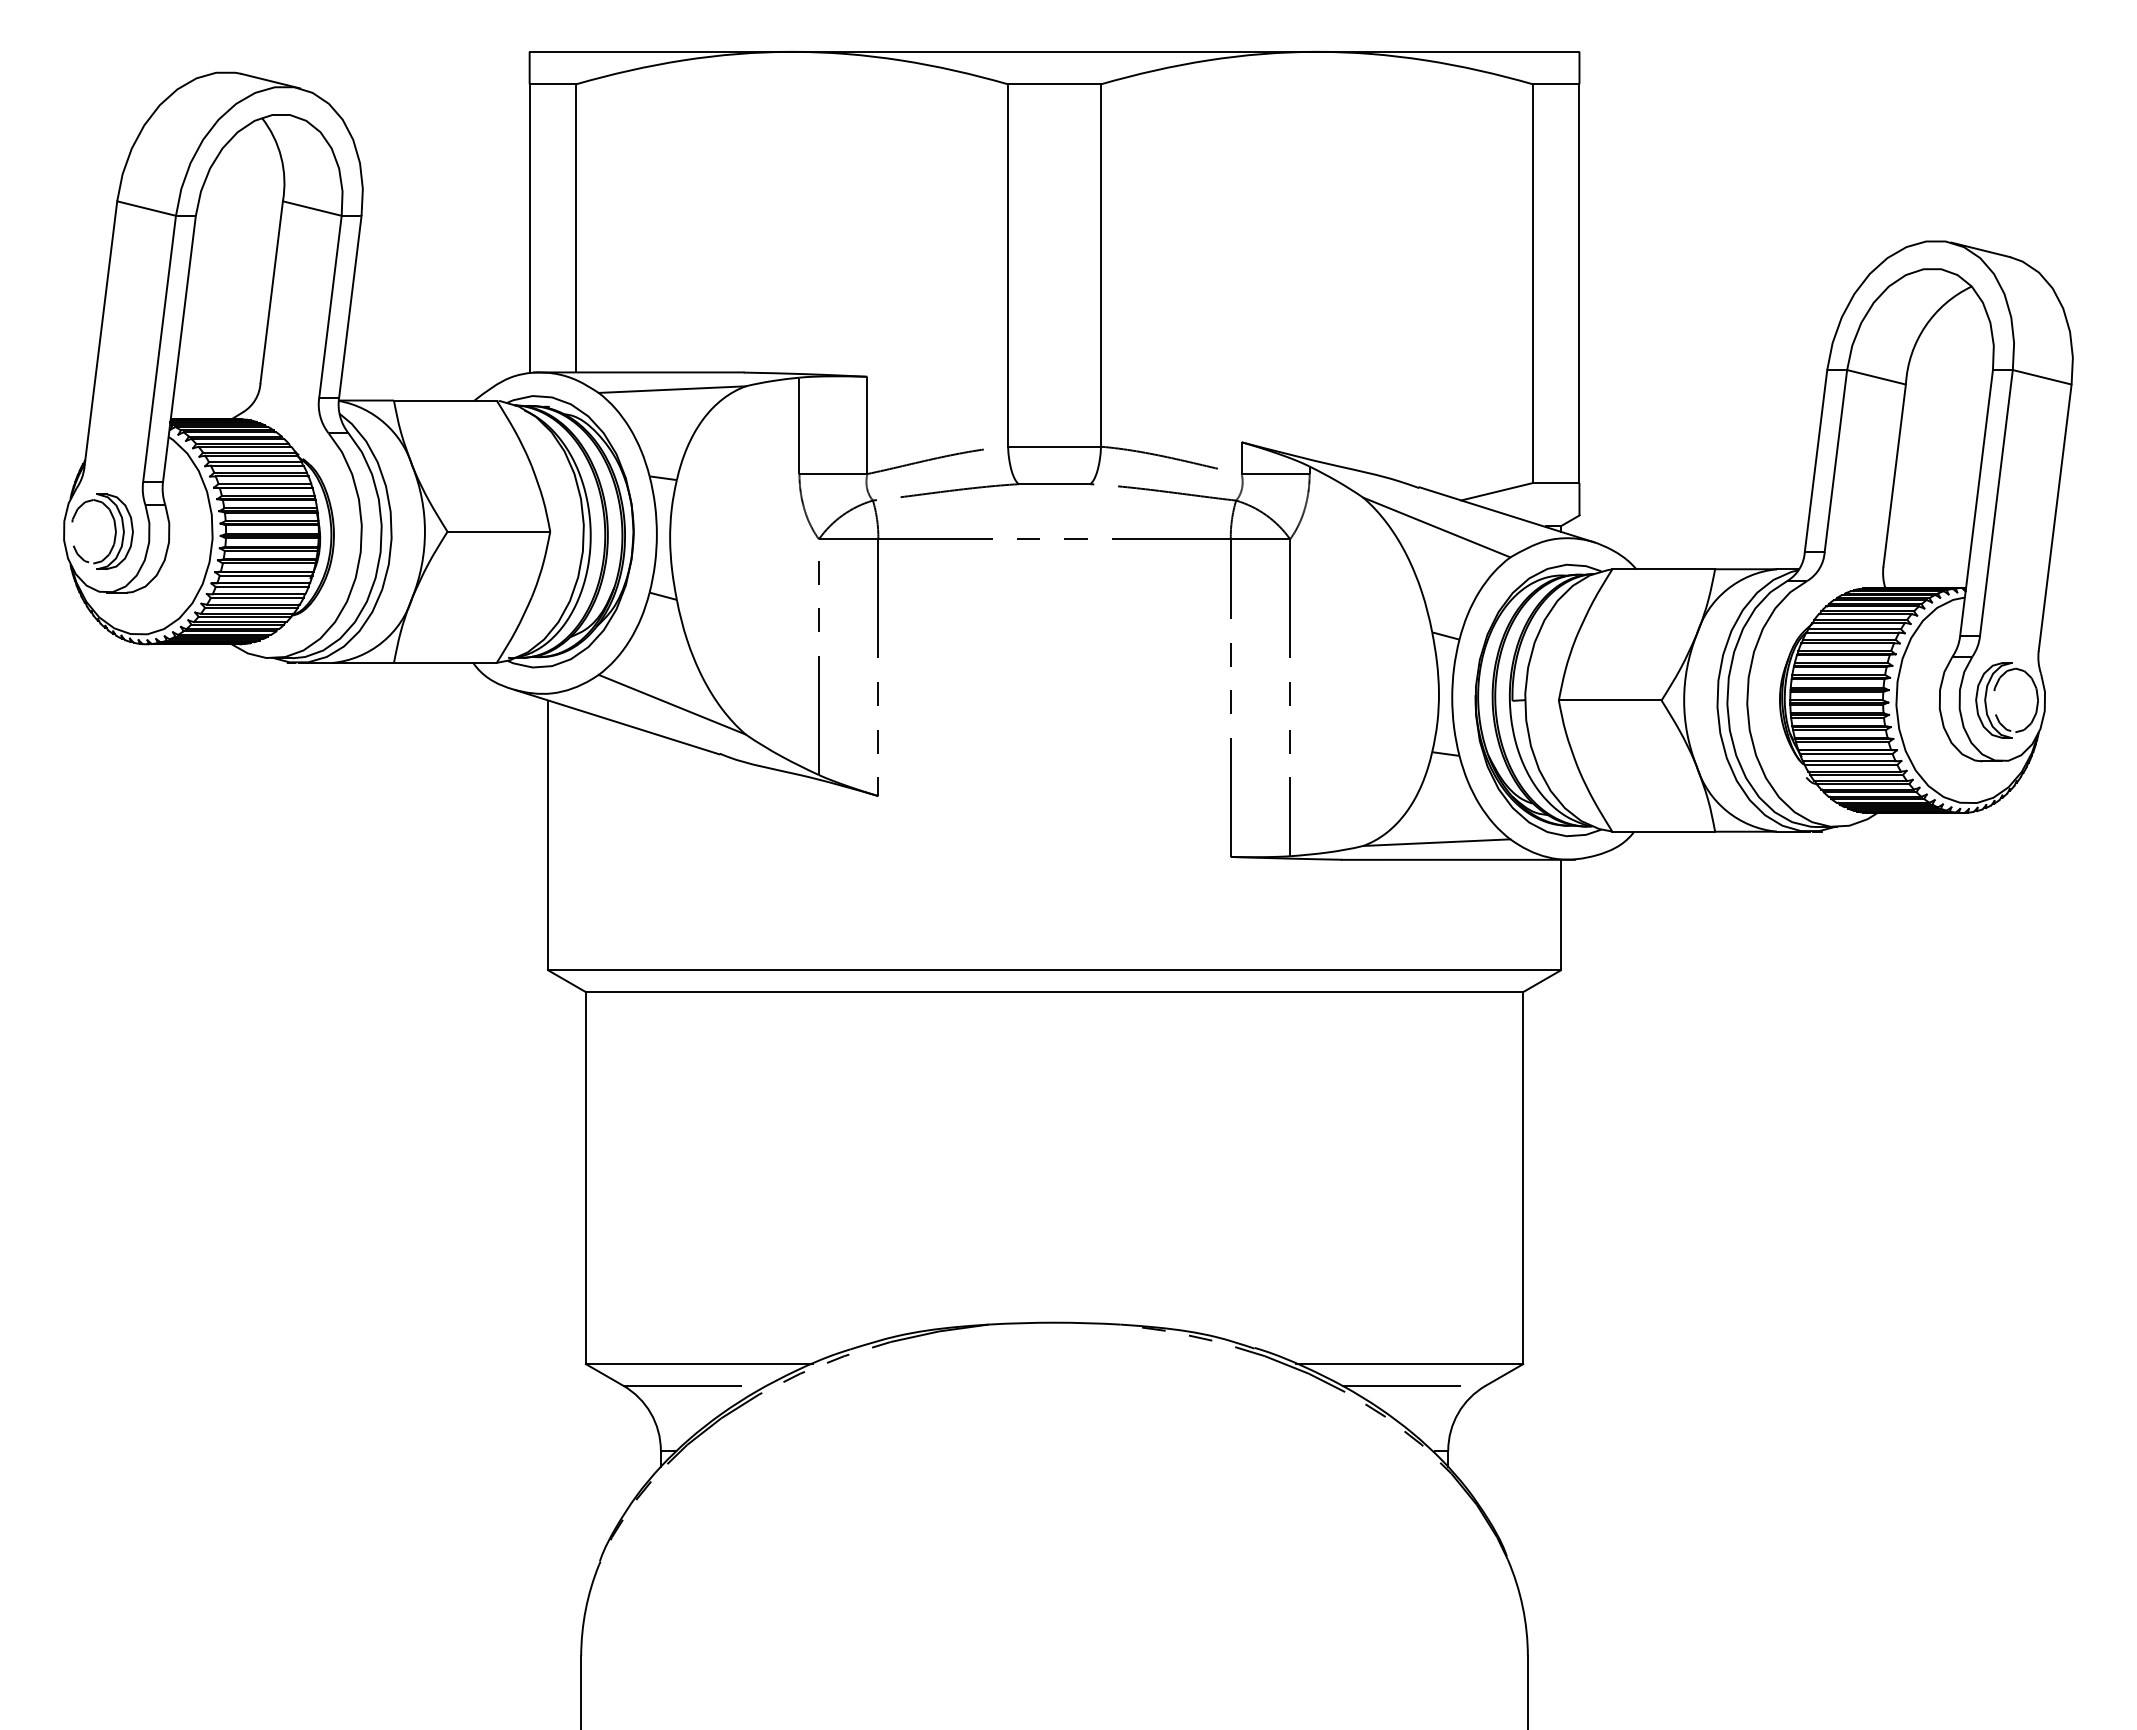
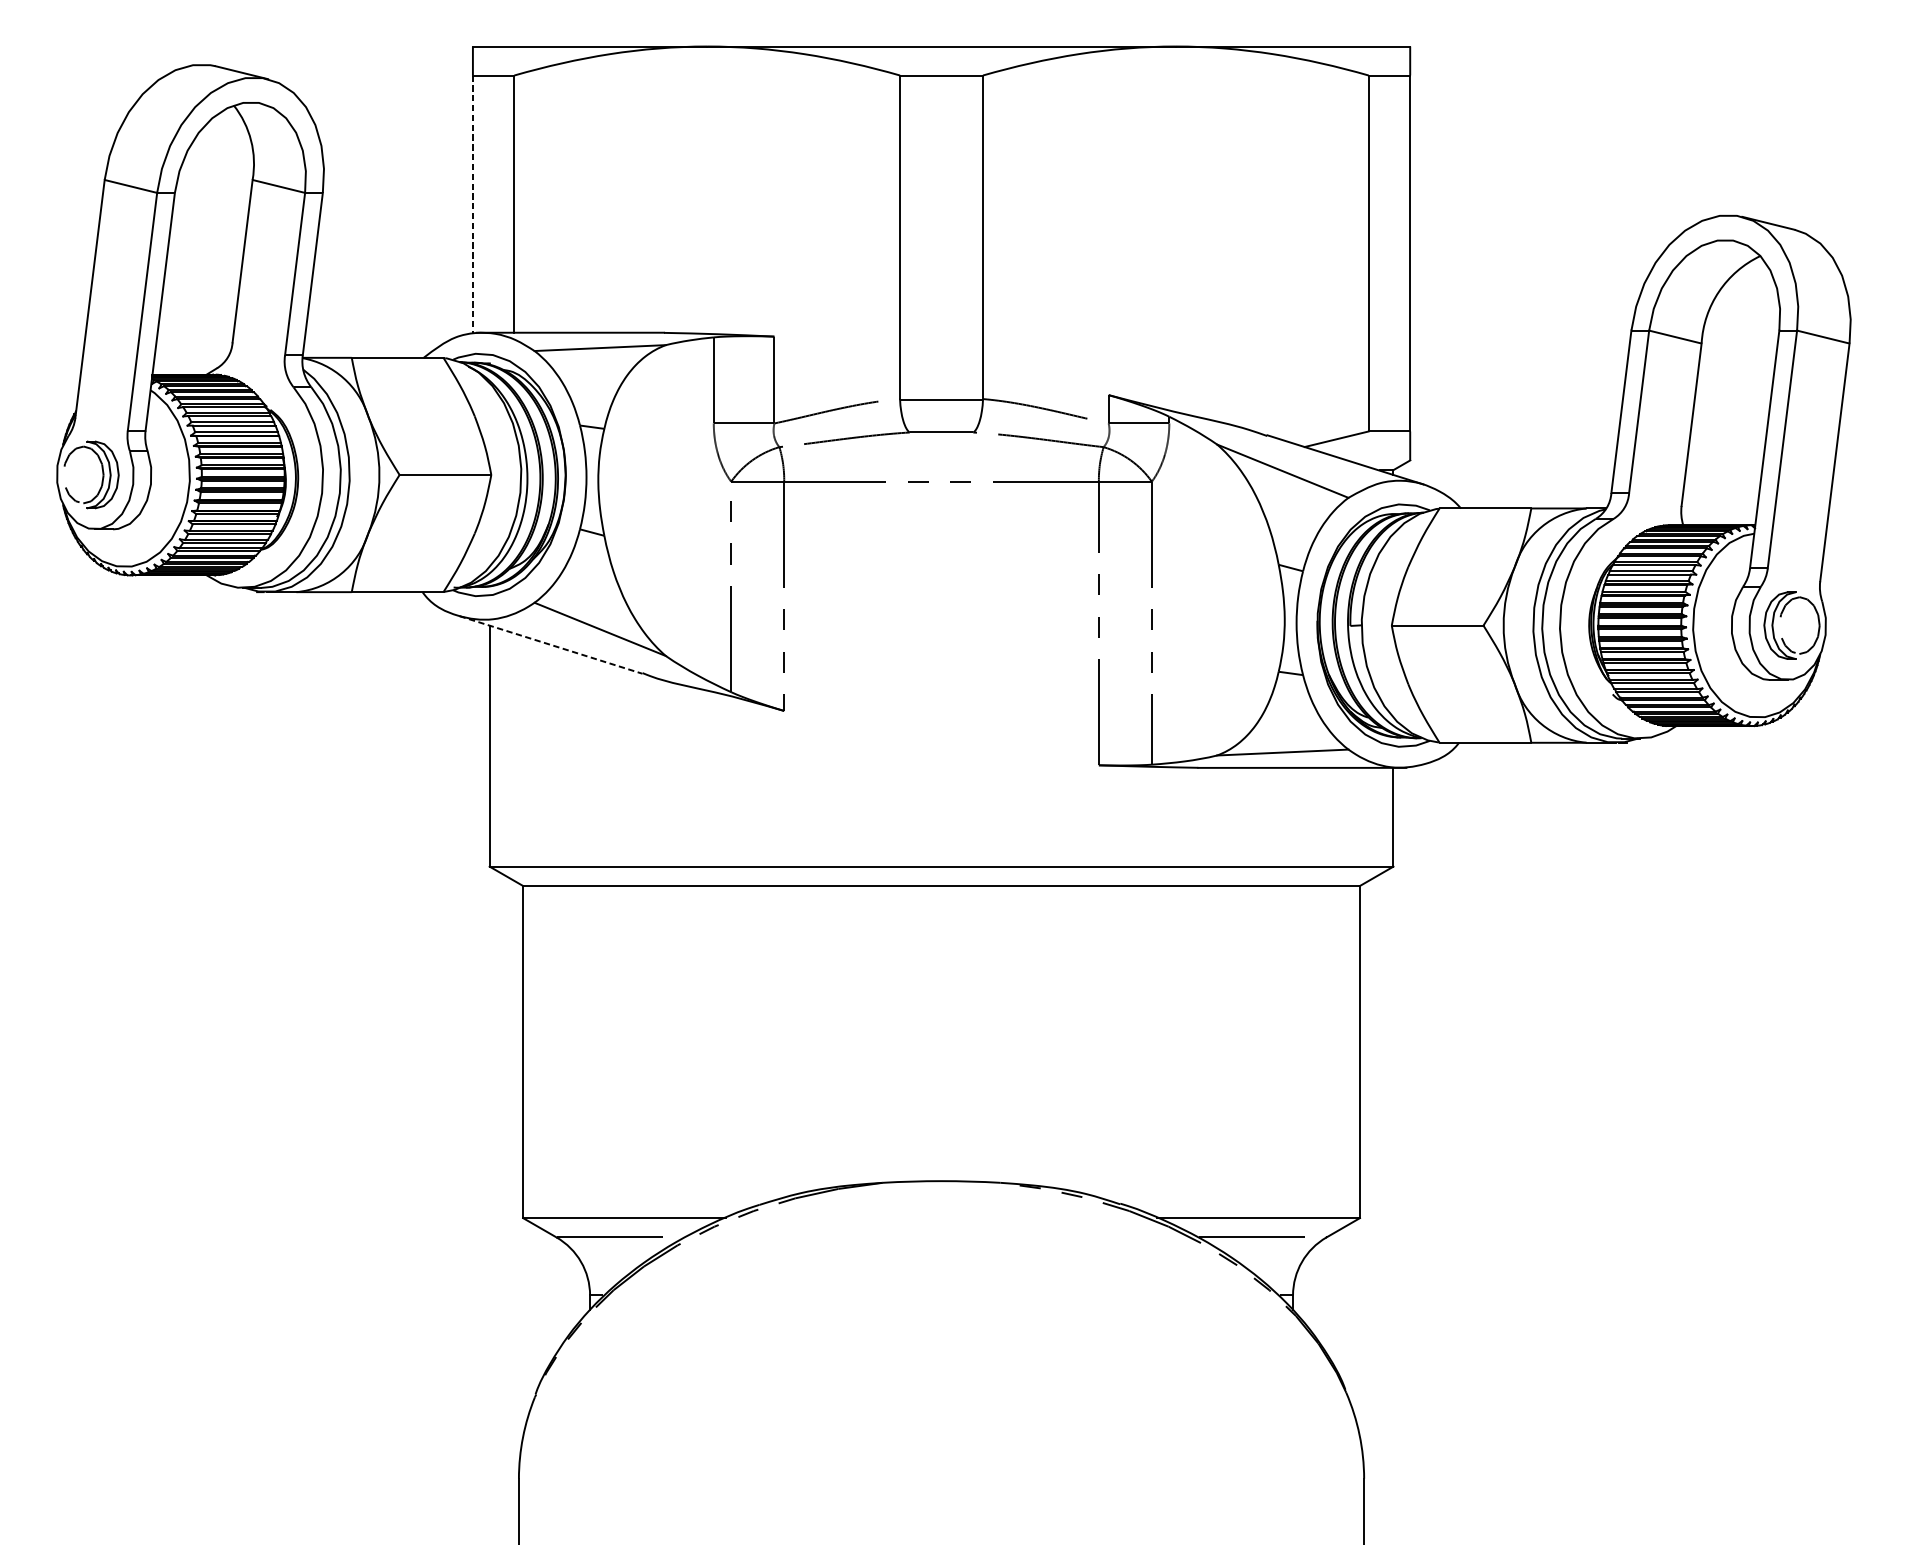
line: (529, 228) -> (472, 204), solid -> dashed
line: (617, 722) -> (551, 645), solid -> dashed

